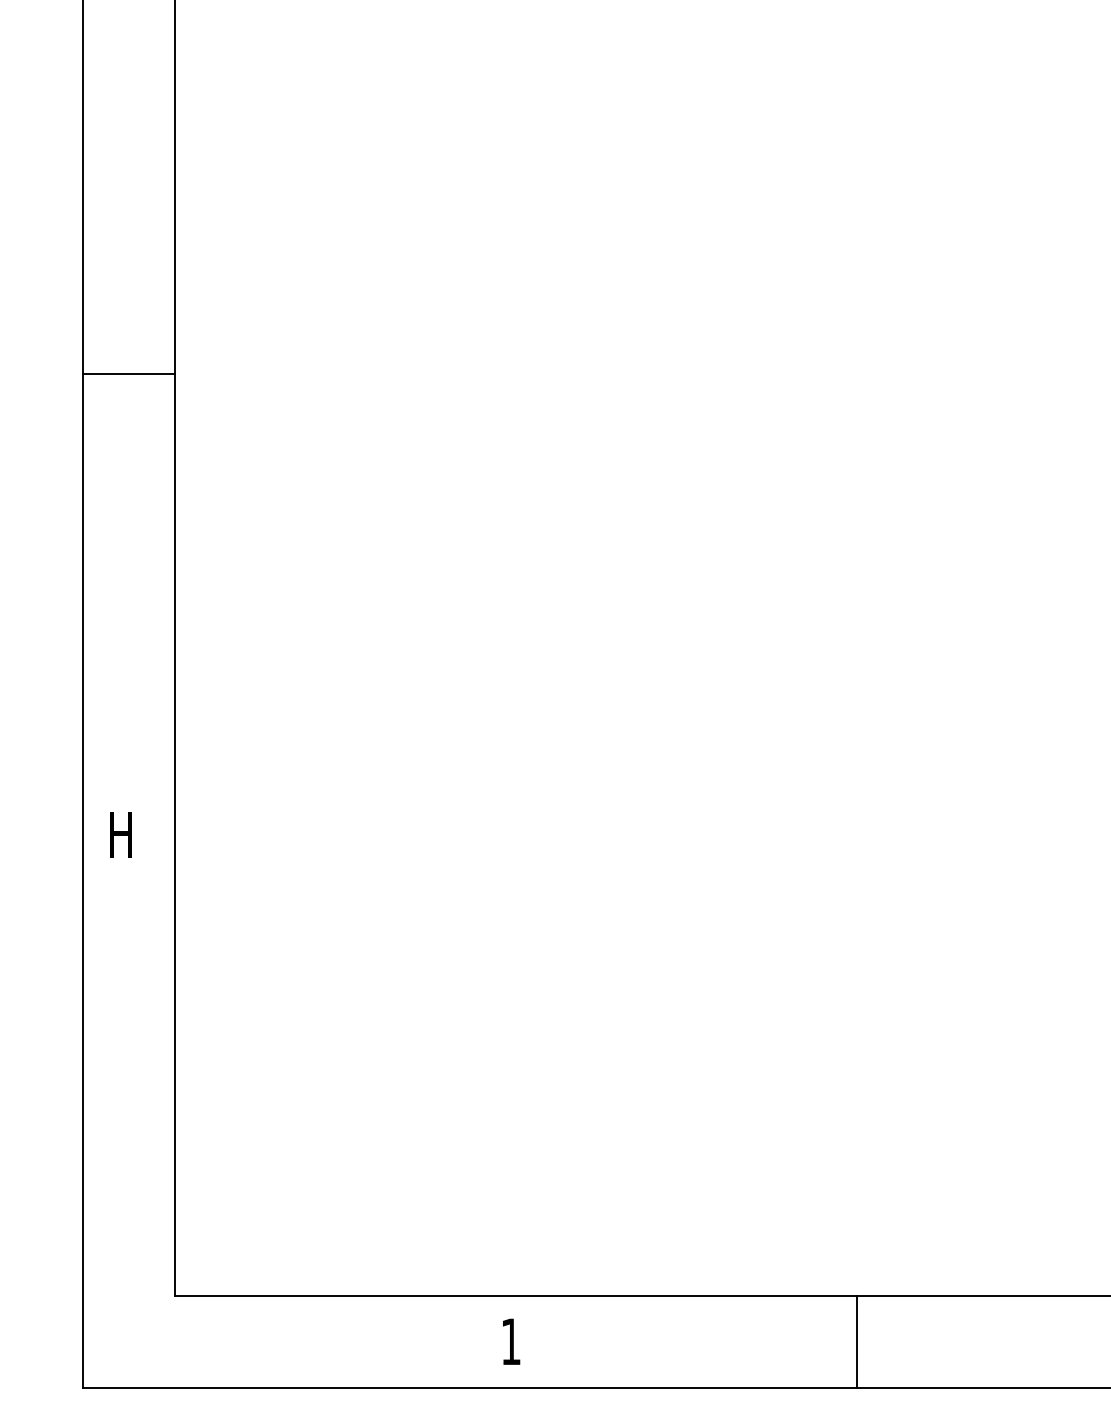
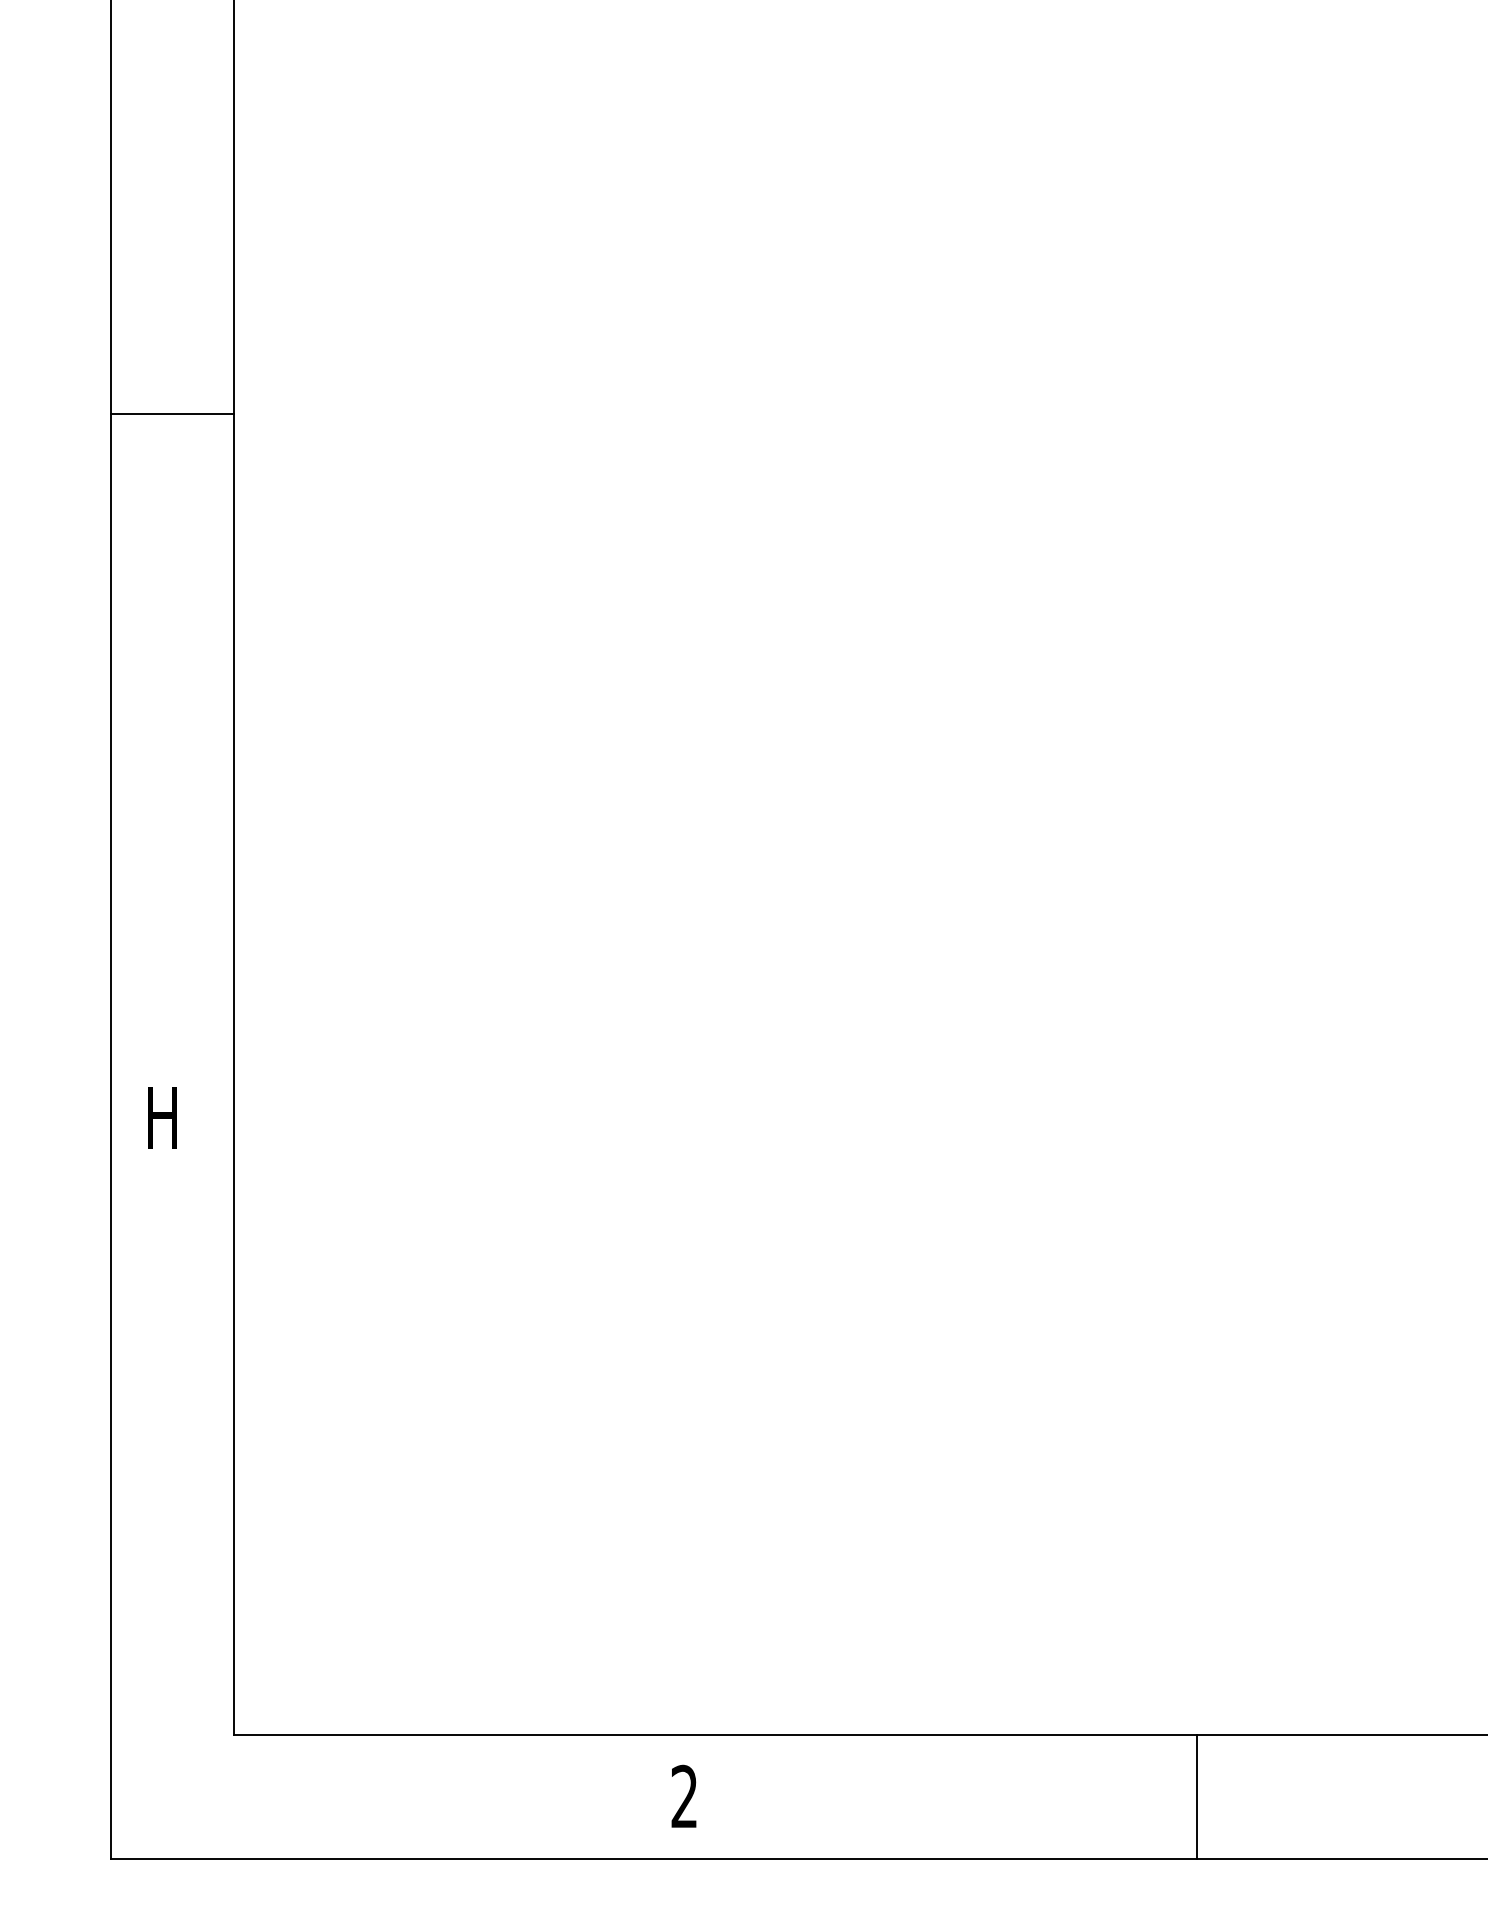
line: (128, 373) -> (172, 414), moved
text: (510, 1340) -> (683, 1795), 1 -> 2
line: (857, 1341) -> (1197, 1796), moved

